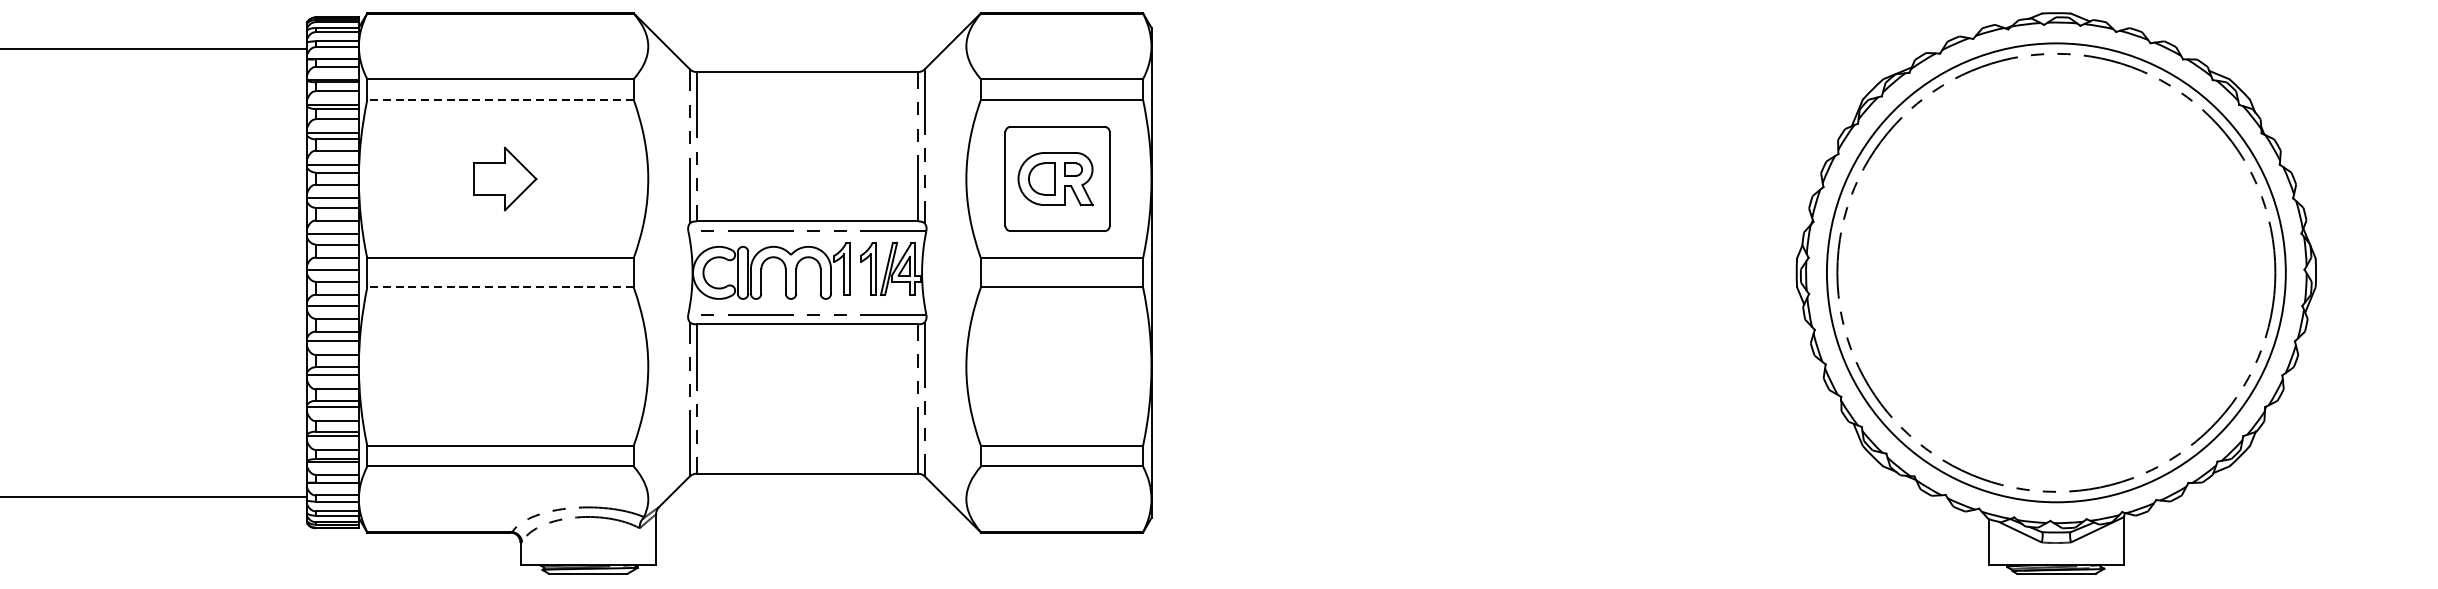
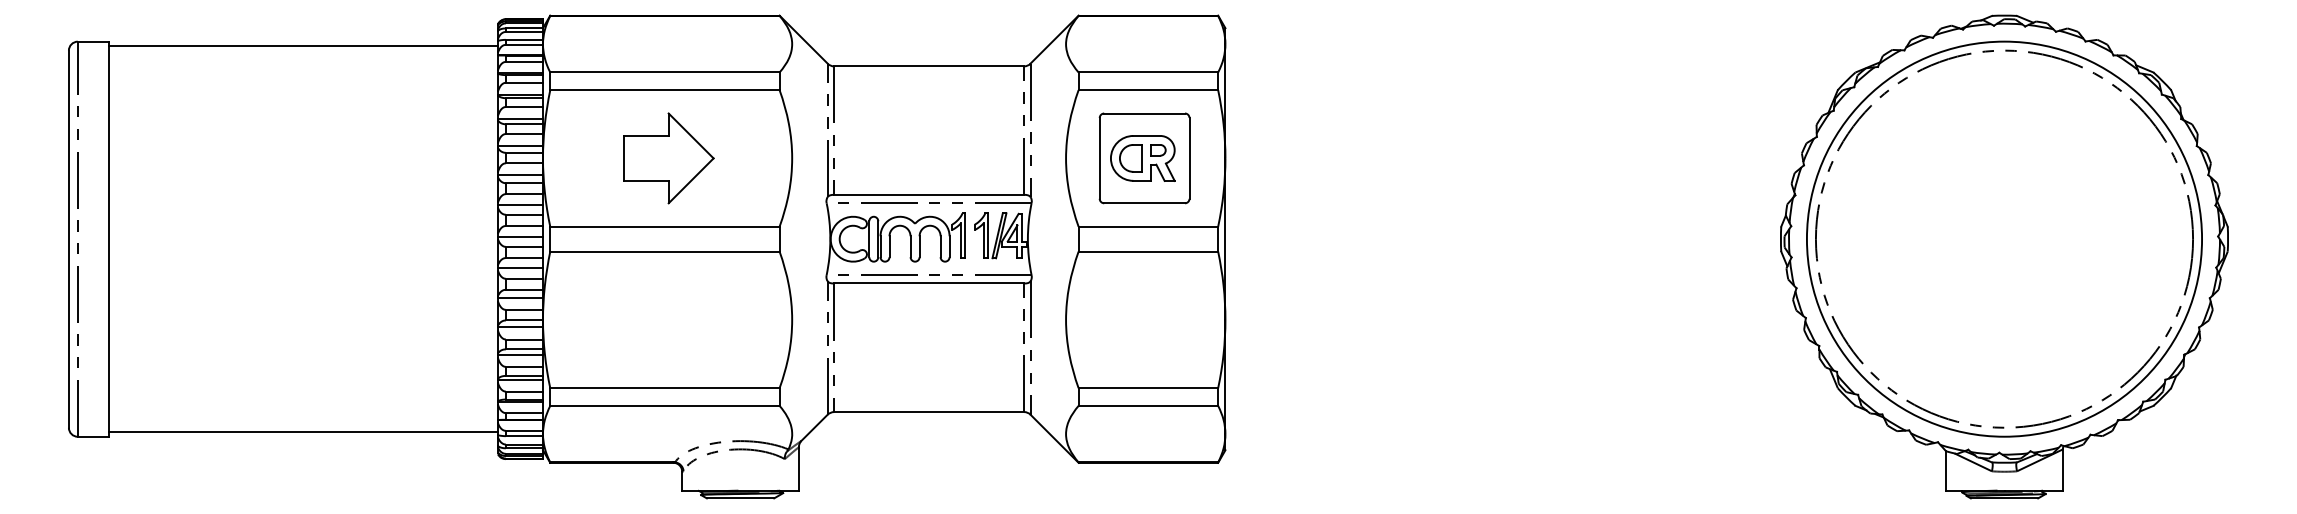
line: (499, 100) -> (664, 90), dashed -> solid
part: (504, 179) -> (668, 158), size x1.67
line: (499, 287) -> (664, 251), dashed -> solid

